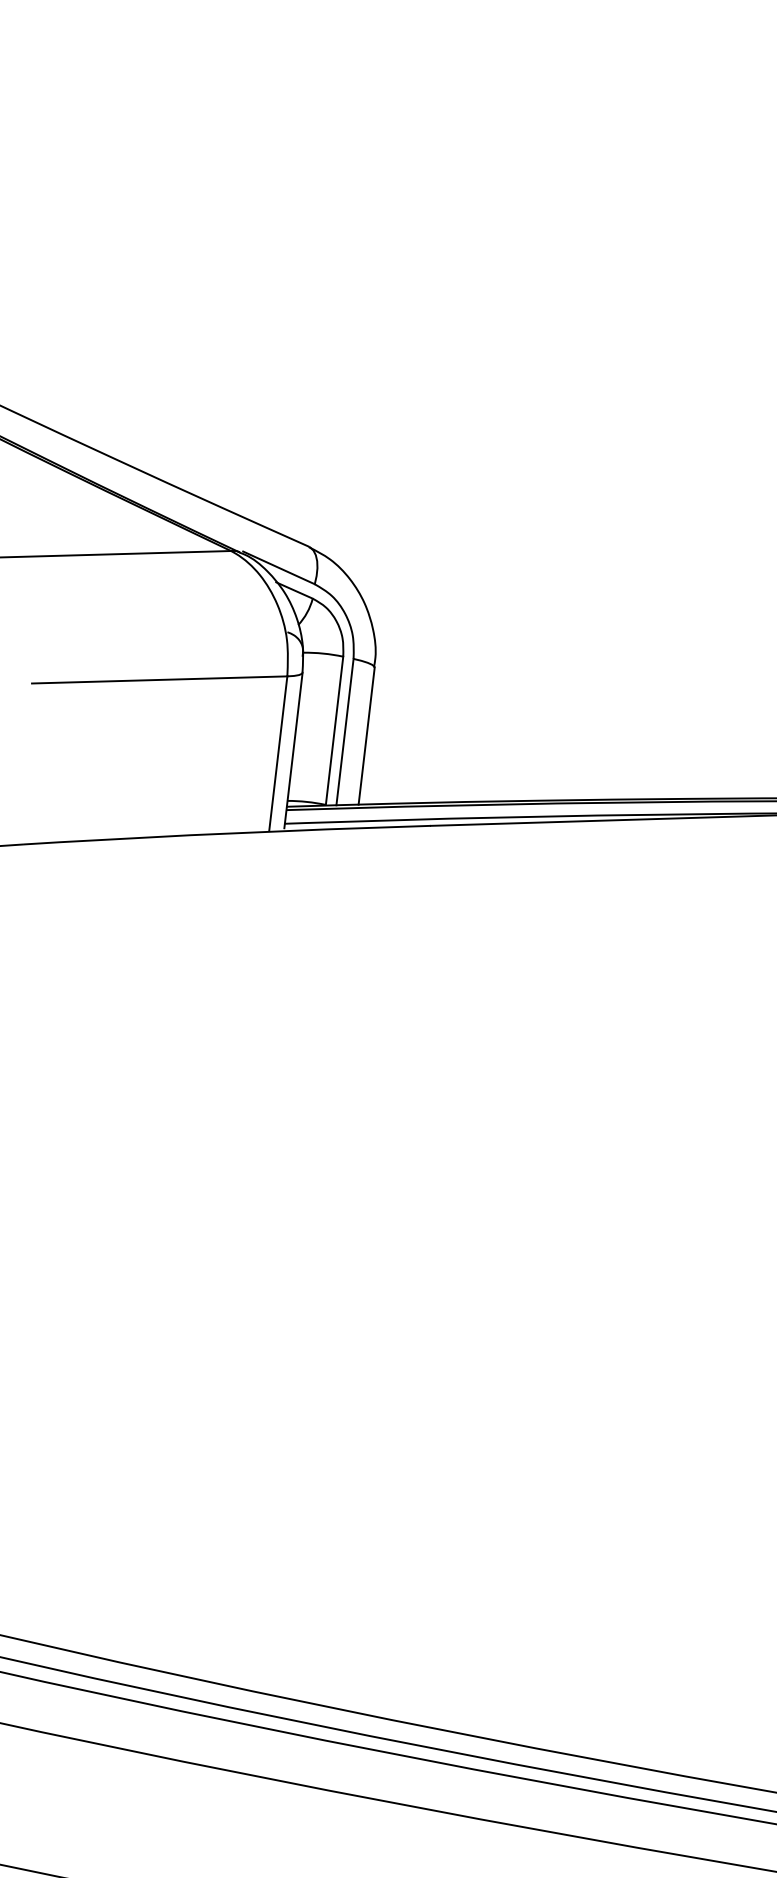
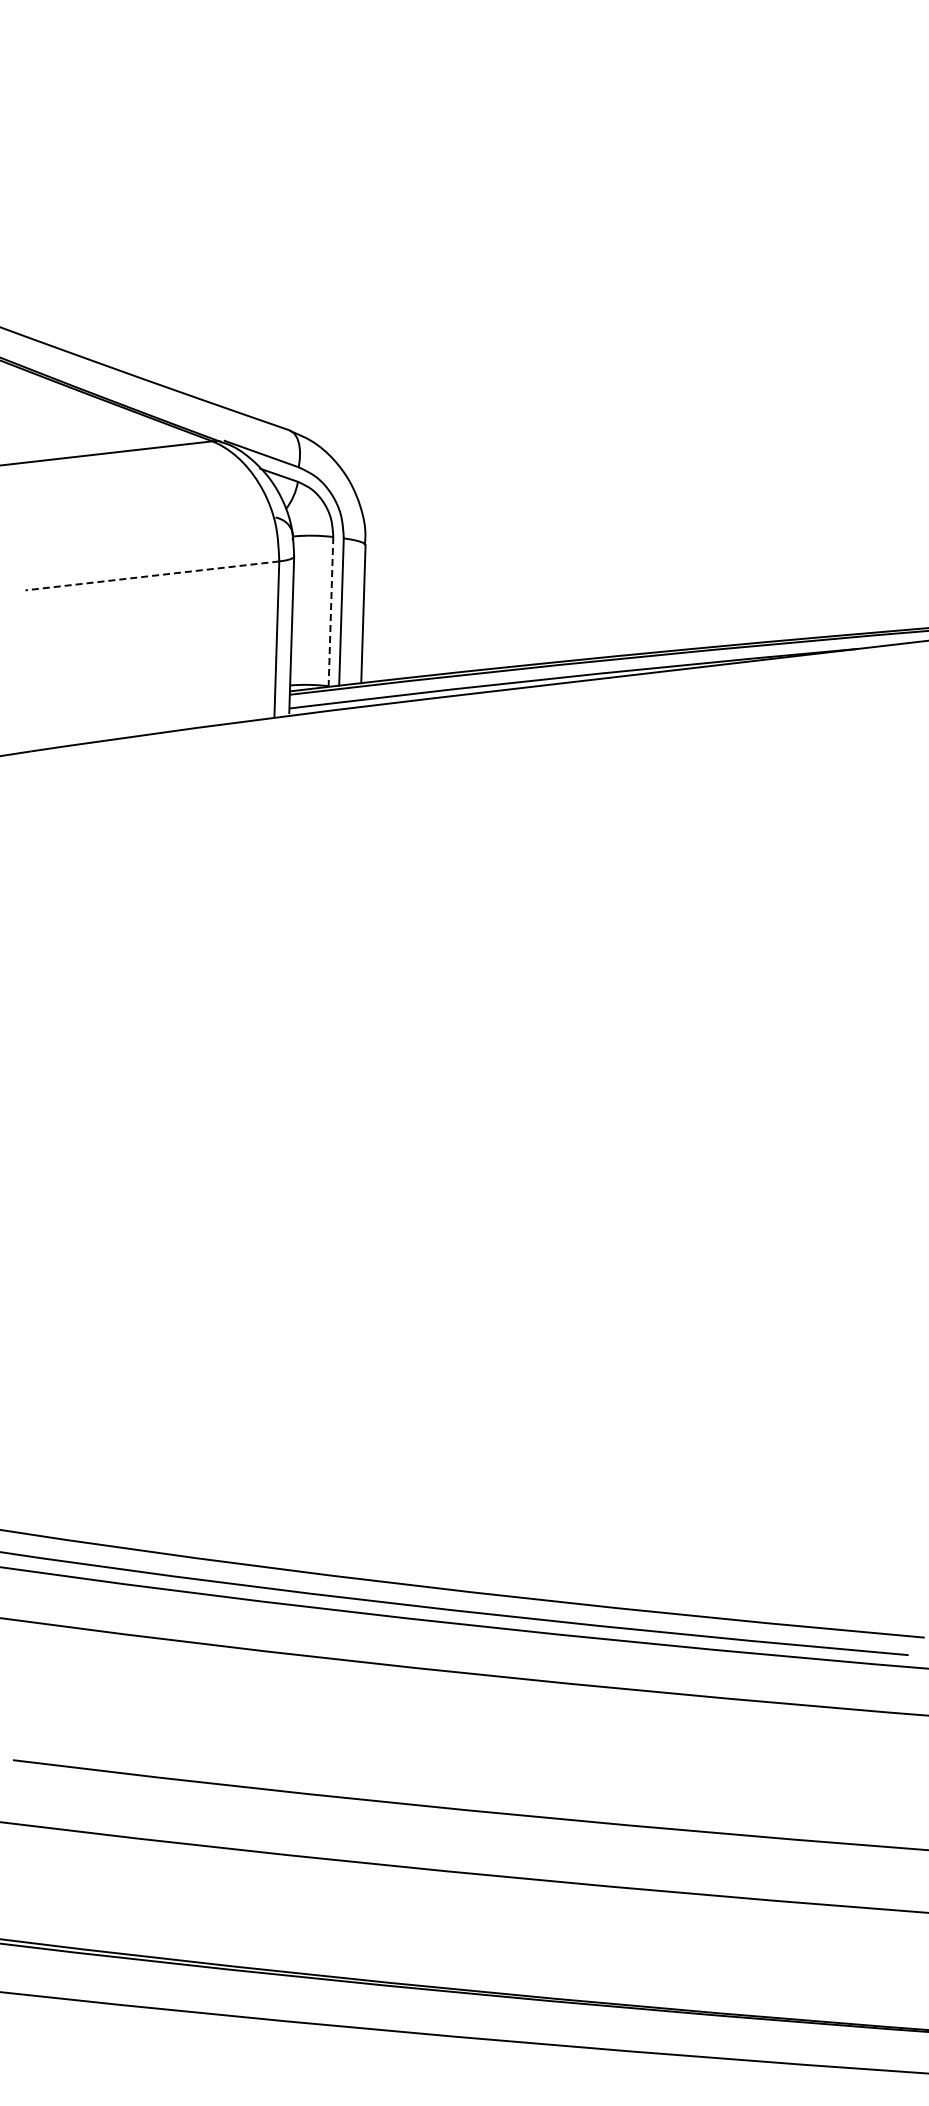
line: (159, 679) -> (152, 575), solid -> dashed
line: (334, 730) -> (330, 611), solid -> dashed

